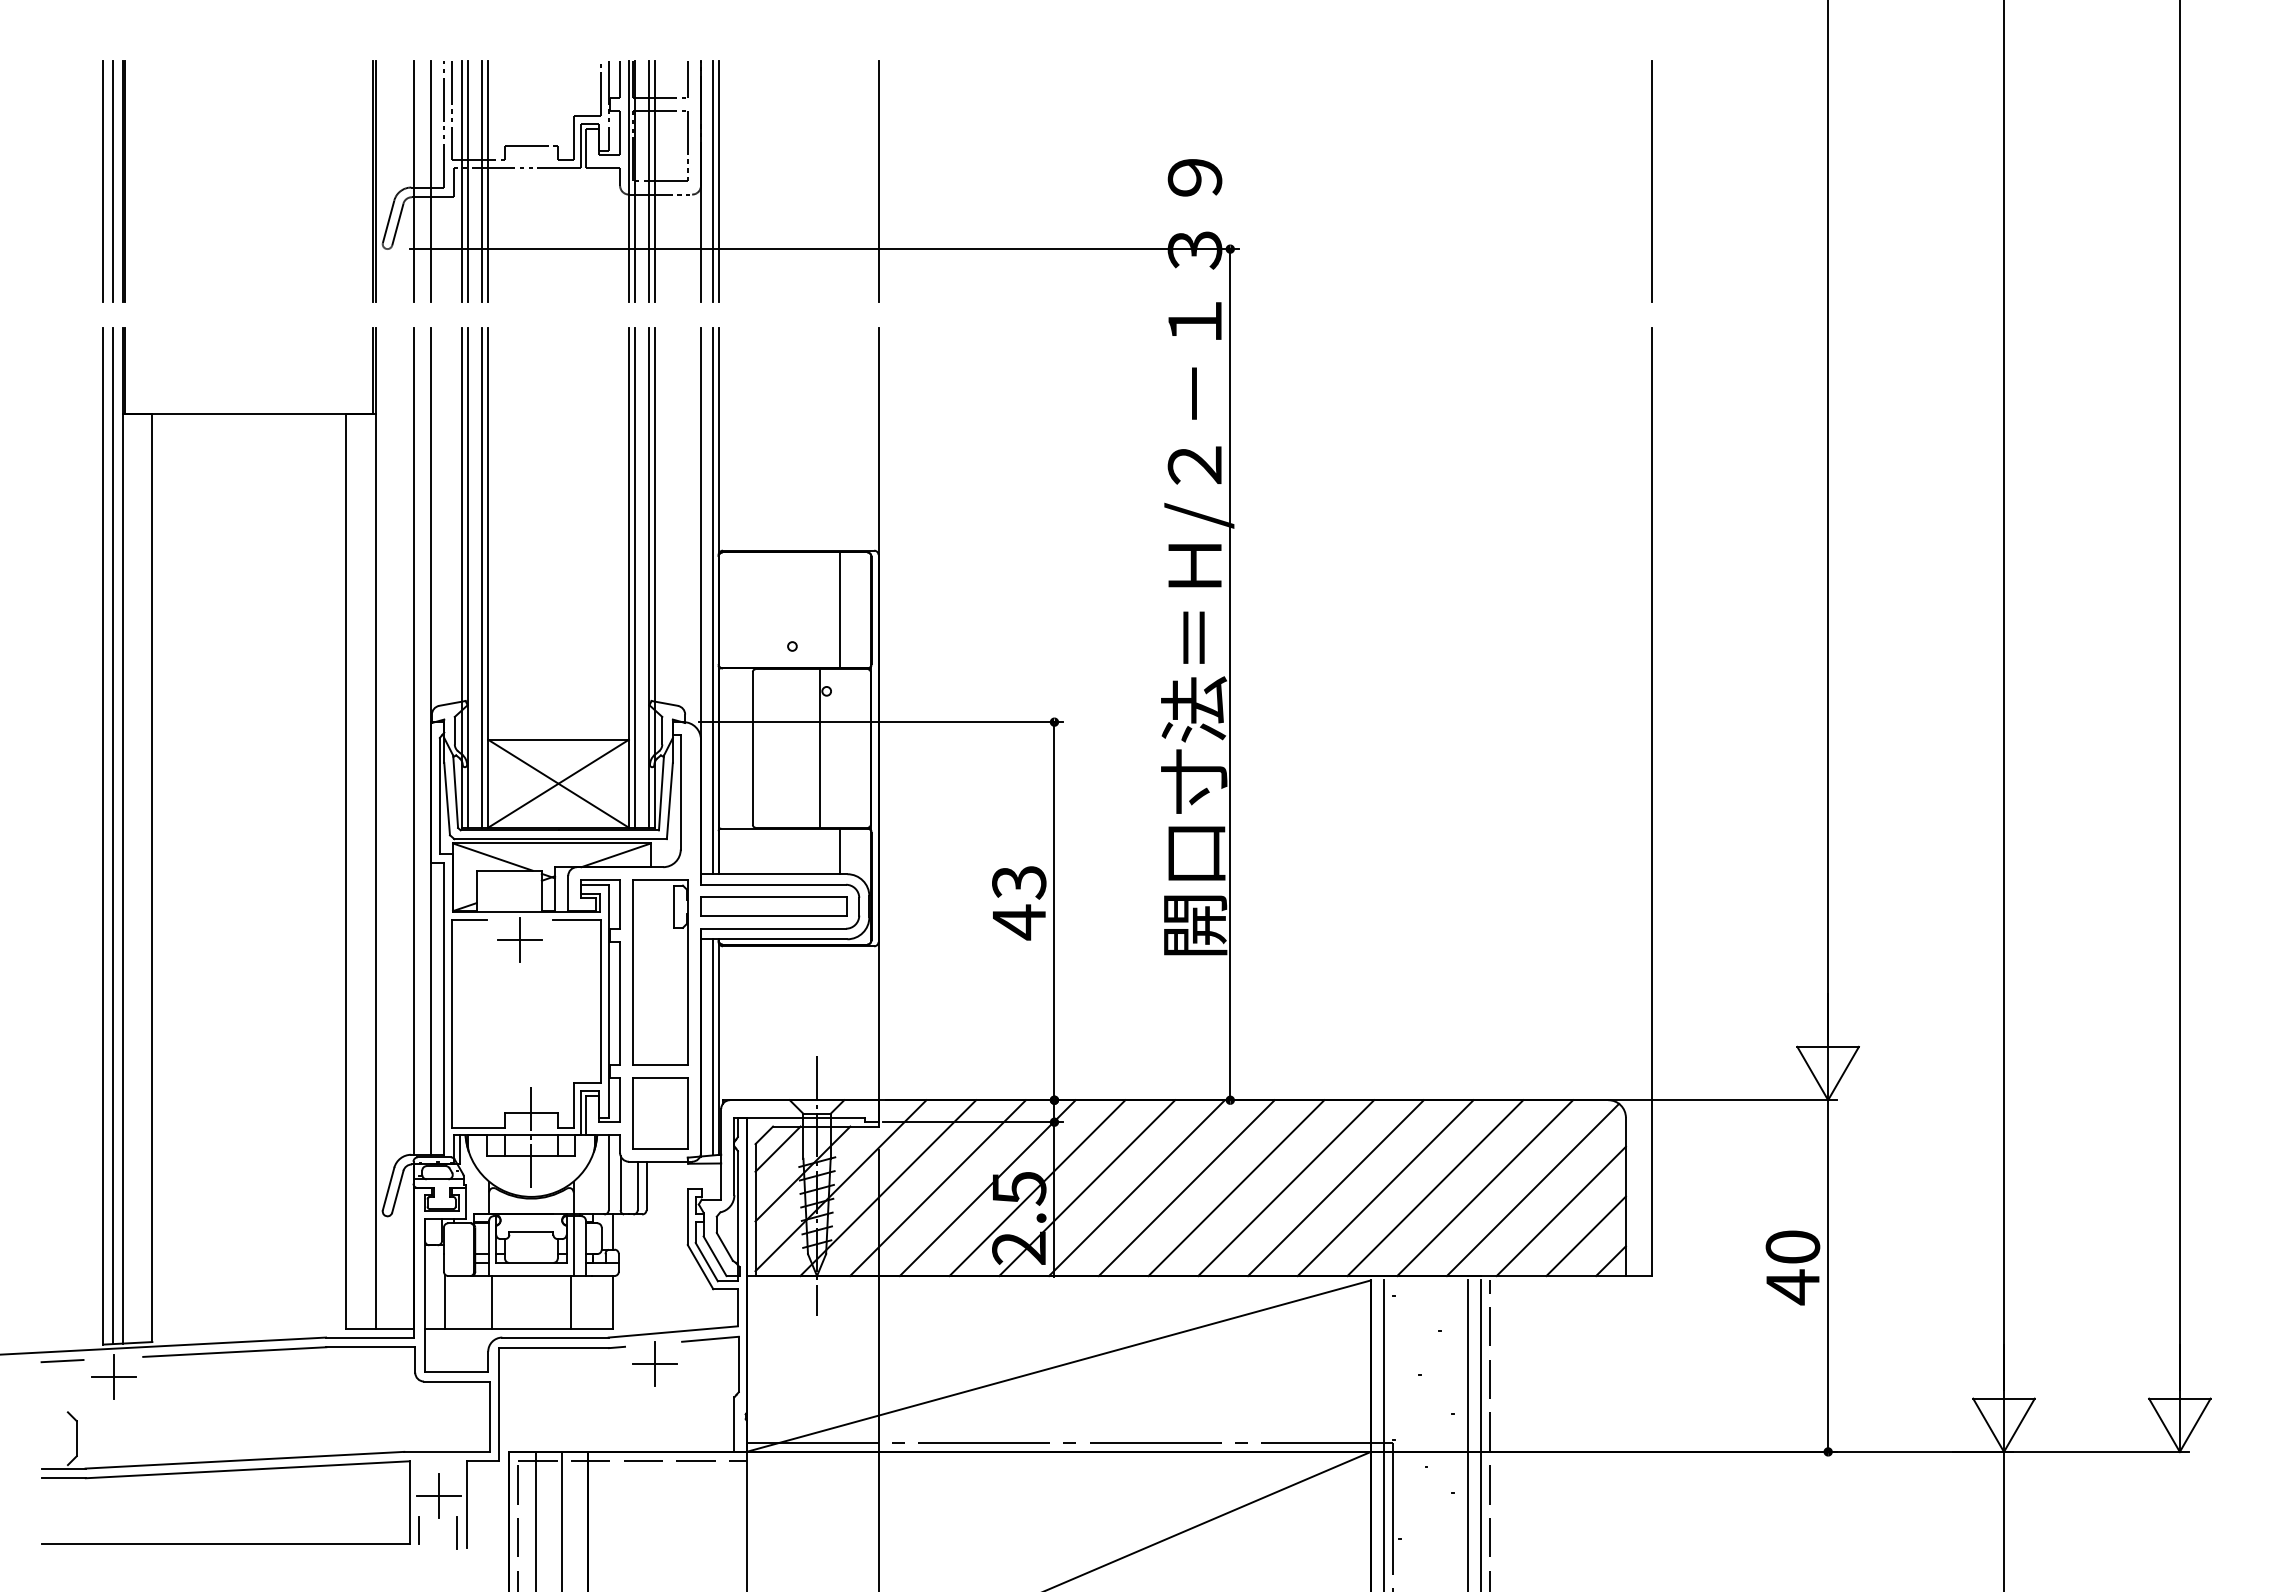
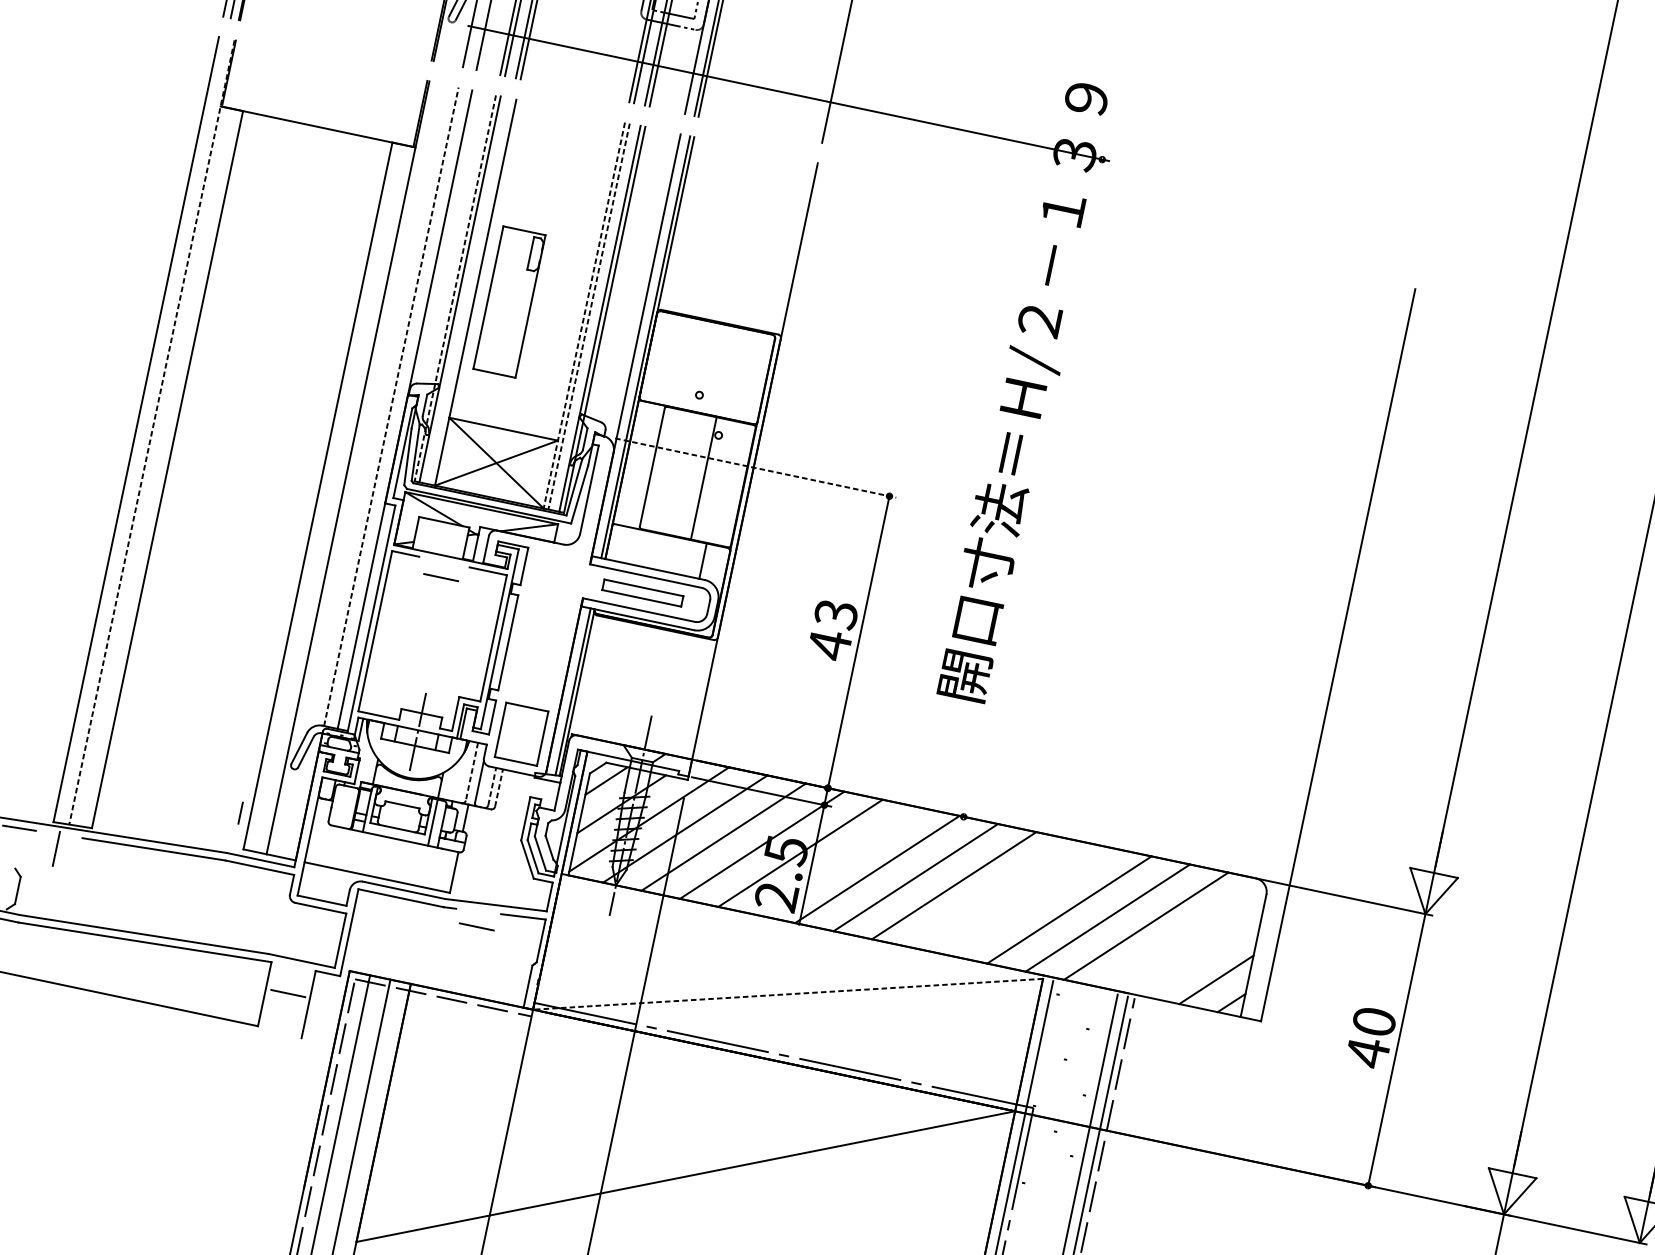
line: (1651, 181) -> (1438, 175), removed
line: (461, 577) -> (455, 288), solid -> dashed
line: (482, 577) -> (471, 291), removed
line: (628, 577) -> (584, 315), solid -> dashed
line: (635, 577) -> (589, 316), solid -> dashed
line: (840, 610) -> (742, 375), removed
line: (1230, 674) -> (1033, 488), removed
line: (881, 722) -> (755, 468), solid -> dashed
line: (413, 740) -> (391, 406), solid -> dashed
line: (112, 835) -> (143, 430), removed
line: (123, 835) -> (152, 432), solid -> dashed
part: (773, 906) -> (642, 592), size x0.7
line: (519, 940) -> (440, 577), removed
part: (660, 972) -> (509, 301), moved
line: (608, 1173) -> (471, 772), solid -> dashed
line: (637, 1185) -> (492, 786), solid -> dashed
line: (646, 1185) -> (499, 787), solid -> dashed
line: (1087, 1188) -> (839, 861), removed
line: (1286, 1188) -> (992, 894), removed
line: (1335, 1188) -> (1030, 902), removed
line: (1532, 1189) -> (1182, 934), removed
line: (1560, 1211) -> (1200, 956), removed
line: (445, 1301) -> (324, 844), removed
line: (491, 1302) -> (360, 852), removed
line: (570, 1302) -> (421, 865), removed
line: (655, 1363) -> (477, 926), removed
line: (1058, 1366) -> (787, 994), solid -> dashed
line: (113, 1377) -> (56, 849), removed
line: (438, 1495) -> (287, 993), removed
line: (418, 1530) -> (240, 813), moved
line: (456, 1532) -> (295, 1024), removed

